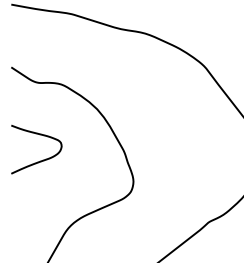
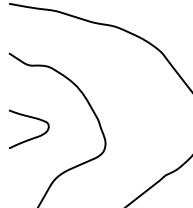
curve: (40, 160) -> (32, 137), moved

